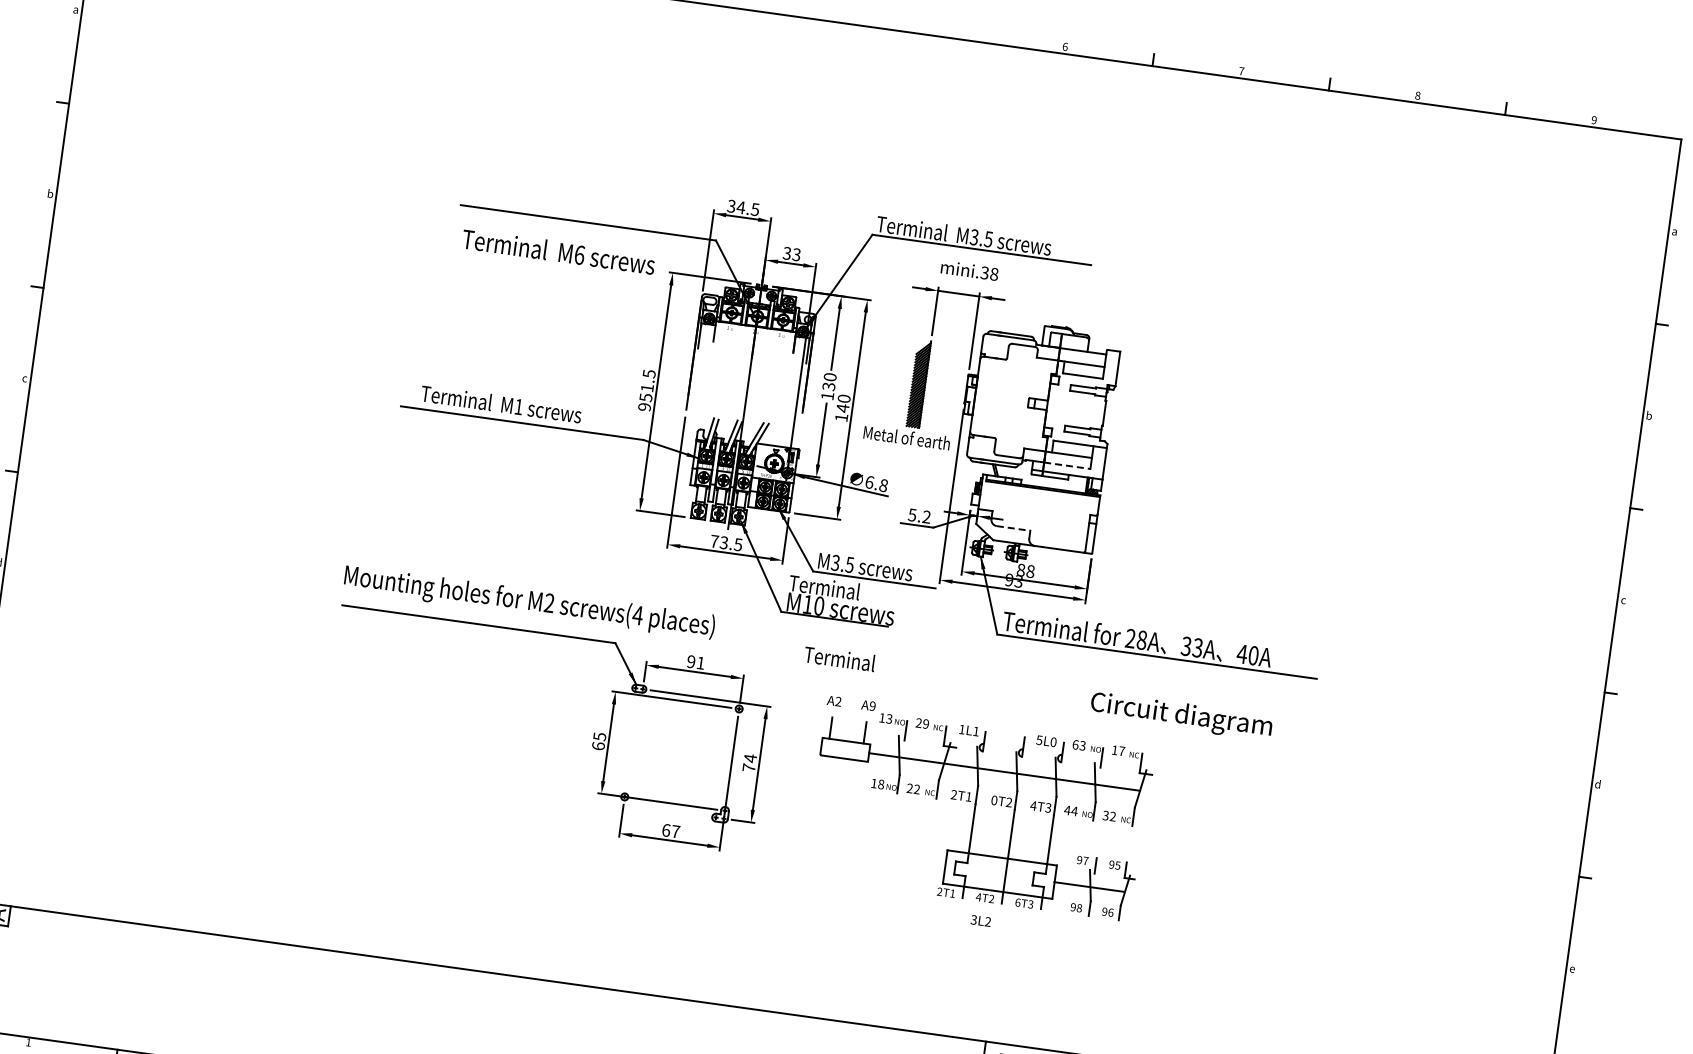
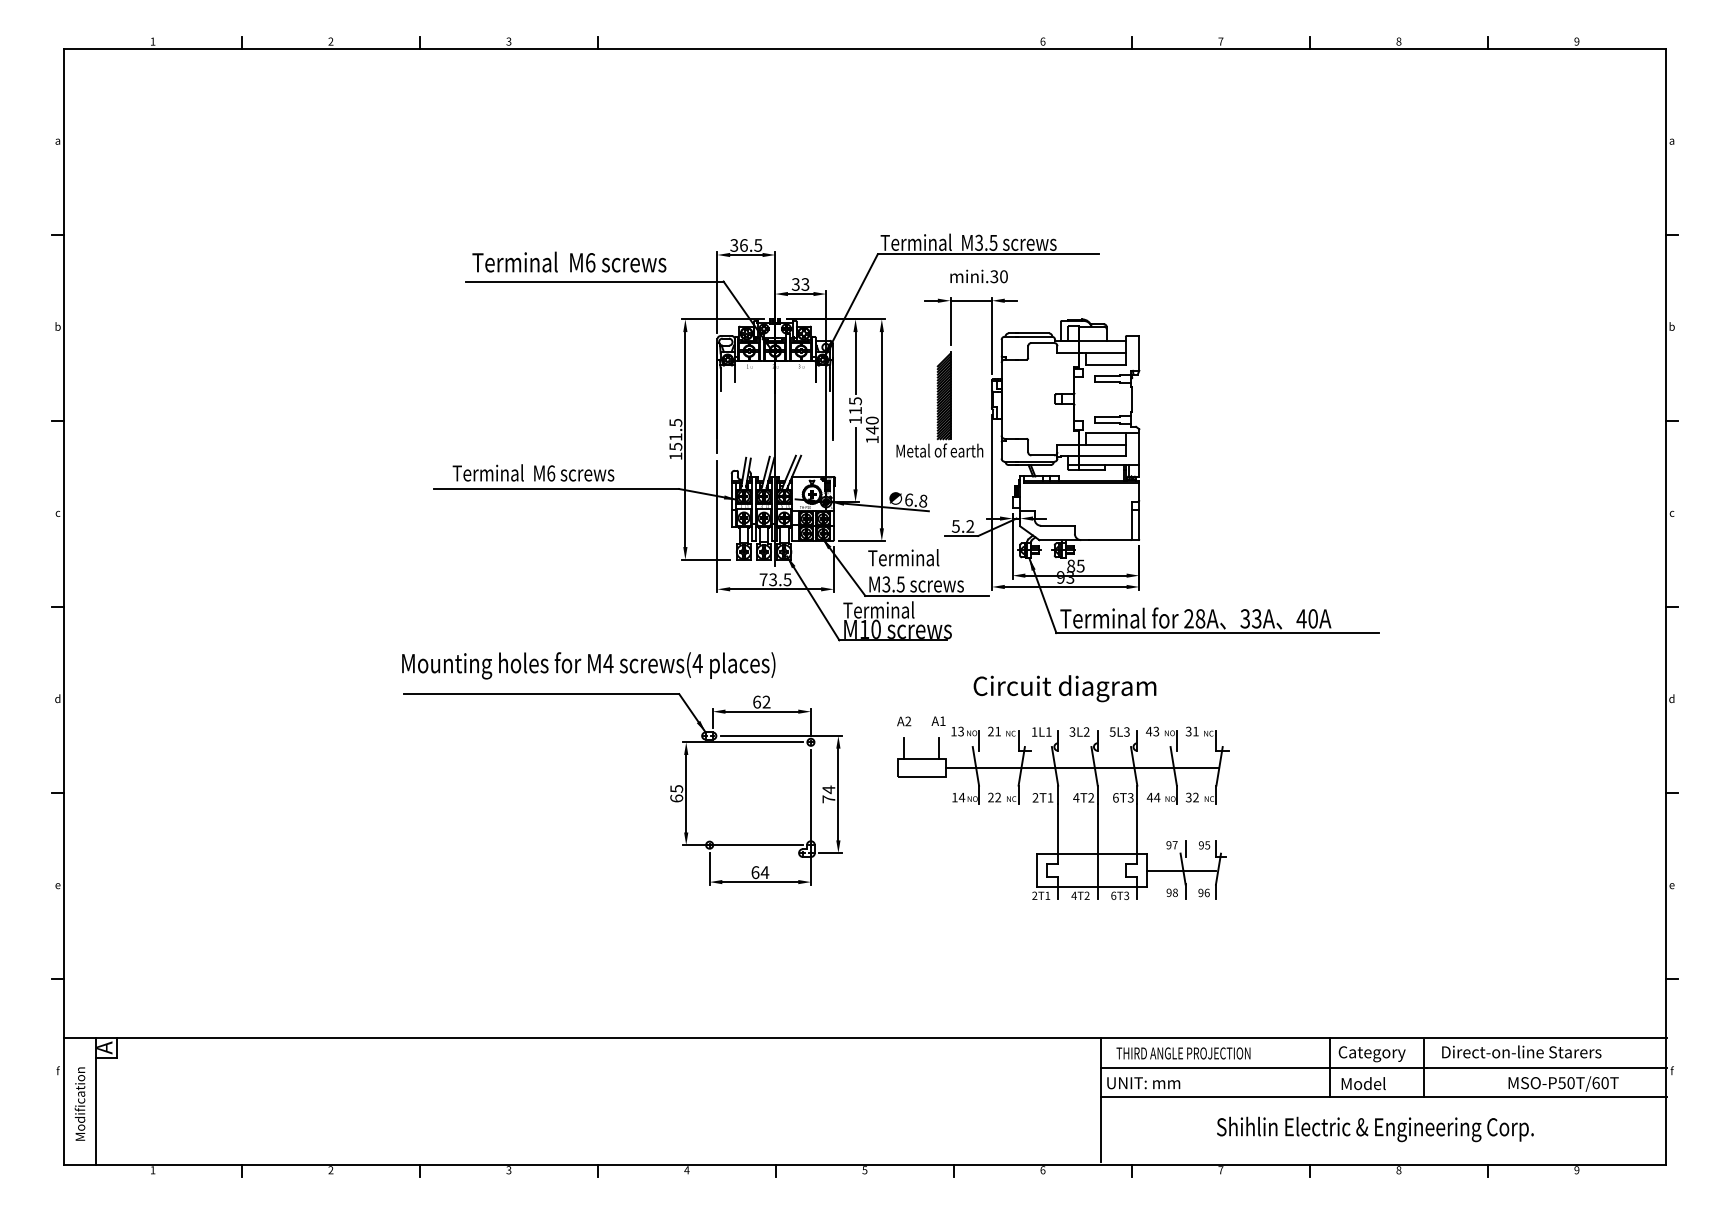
text: (740, 207) -> (743, 245), 34.5 -> 36.5
text: (558, 251) -> (569, 261), moved
text: (993, 274) -> (1003, 276), mini.38 -> mini.30
text: (829, 381) -> (855, 405), 130 -> 115
text: (519, 407) -> (551, 473), M1 -> M6
text: (644, 407) -> (675, 456), 951.5 -> 151.5
line: (1068, 466) -> (1103, 456), dashed -> solid
line: (1013, 528) -> (1057, 525), dashed -> solid
text: (1030, 570) -> (1080, 565), 88 -> 85
text: (549, 603) -> (608, 663), M2 -> M4
text: (839, 658) -> (903, 557), moved
text: (695, 661) -> (761, 701), 91 -> 62
text: (872, 706) -> (942, 721), A9 -> A1
text: (1180, 715) -> (1064, 688), moved
text: (925, 723) -> (997, 731), 29 -> 21
text: (1053, 741) -> (1126, 731), 5L0 -> 5L3
text: (1075, 744) -> (1148, 731), 63 -> 43
text: (1117, 750) -> (1191, 731), 17 -> 31
text: (880, 784) -> (961, 797), 18 -> 14
text: (994, 800) -> (1076, 797), 0T2 -> 4T2
text: (1033, 805) -> (1115, 797), 4T3 -> 6T3
text: (675, 831) -> (764, 872), 67 -> 64
text: (980, 920) -> (1079, 731), moved

